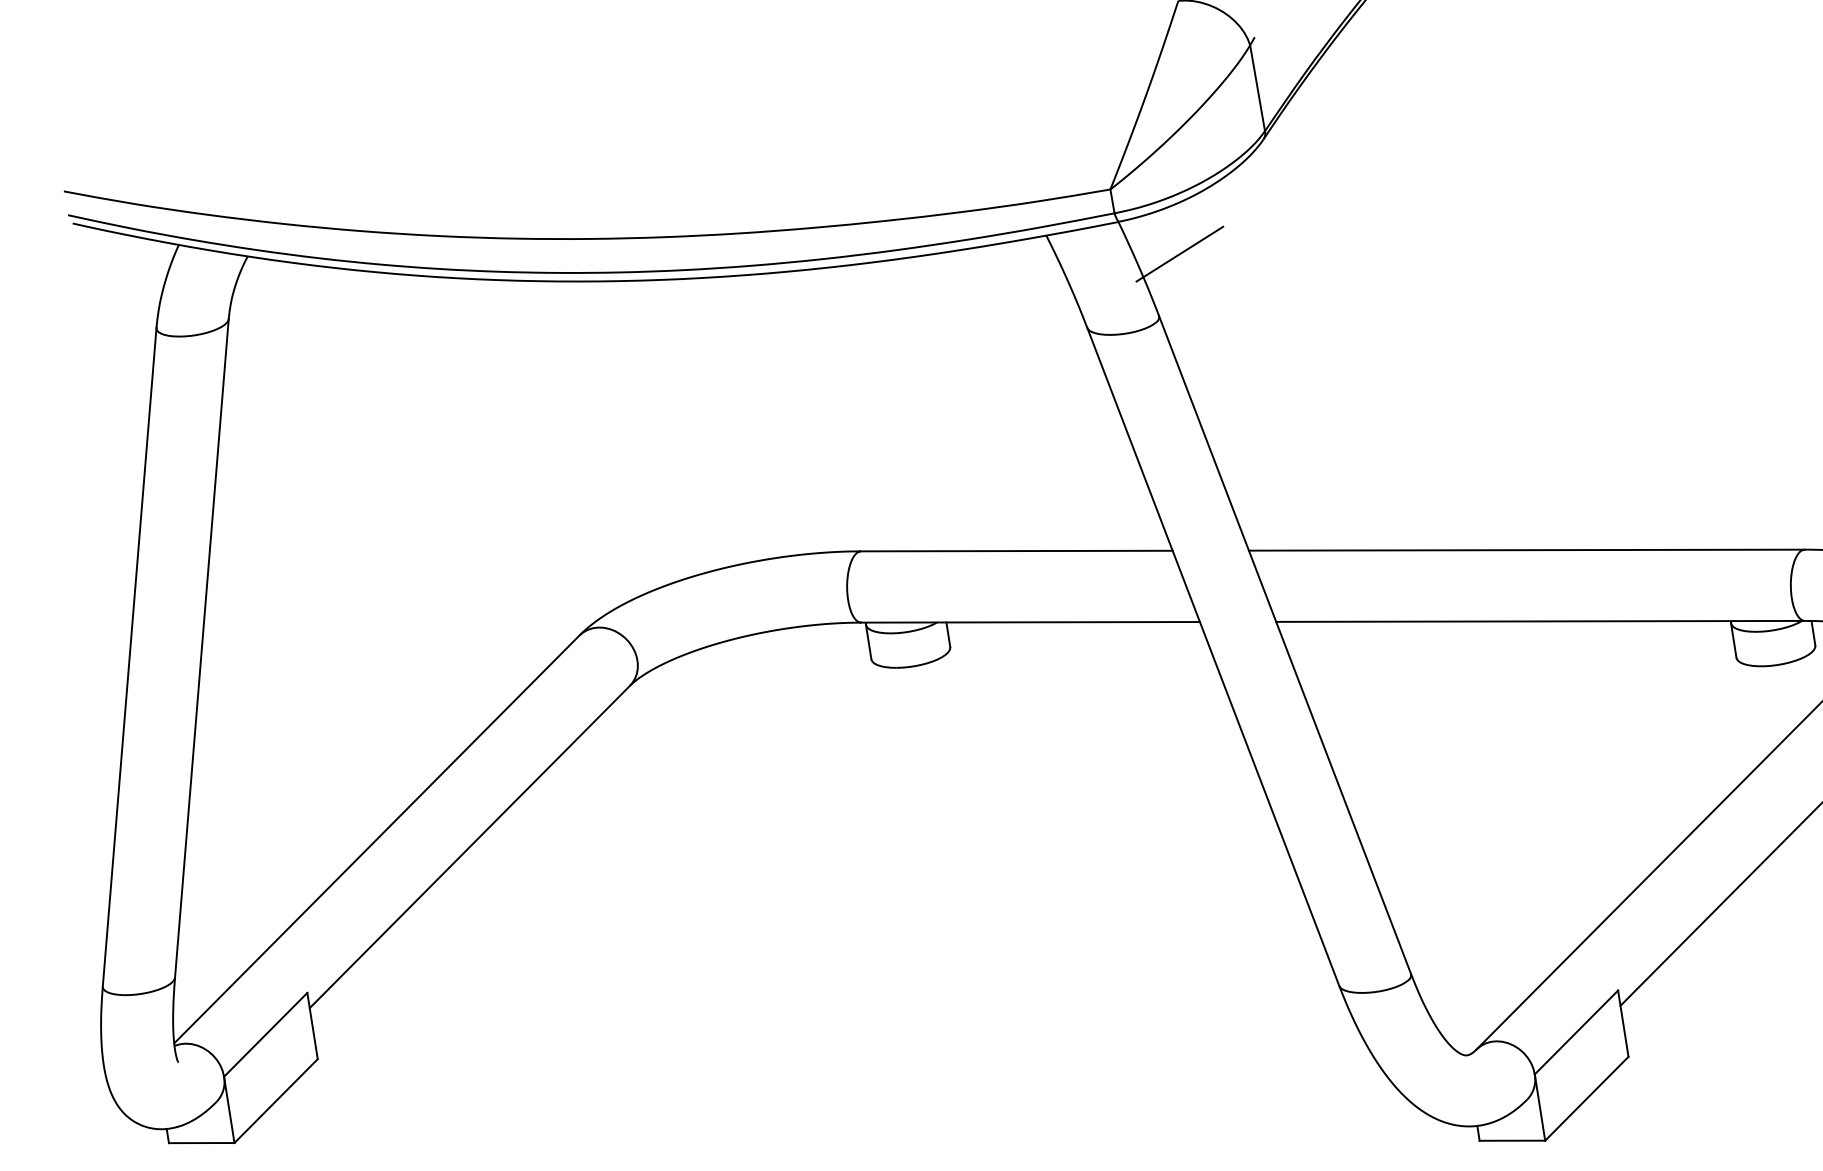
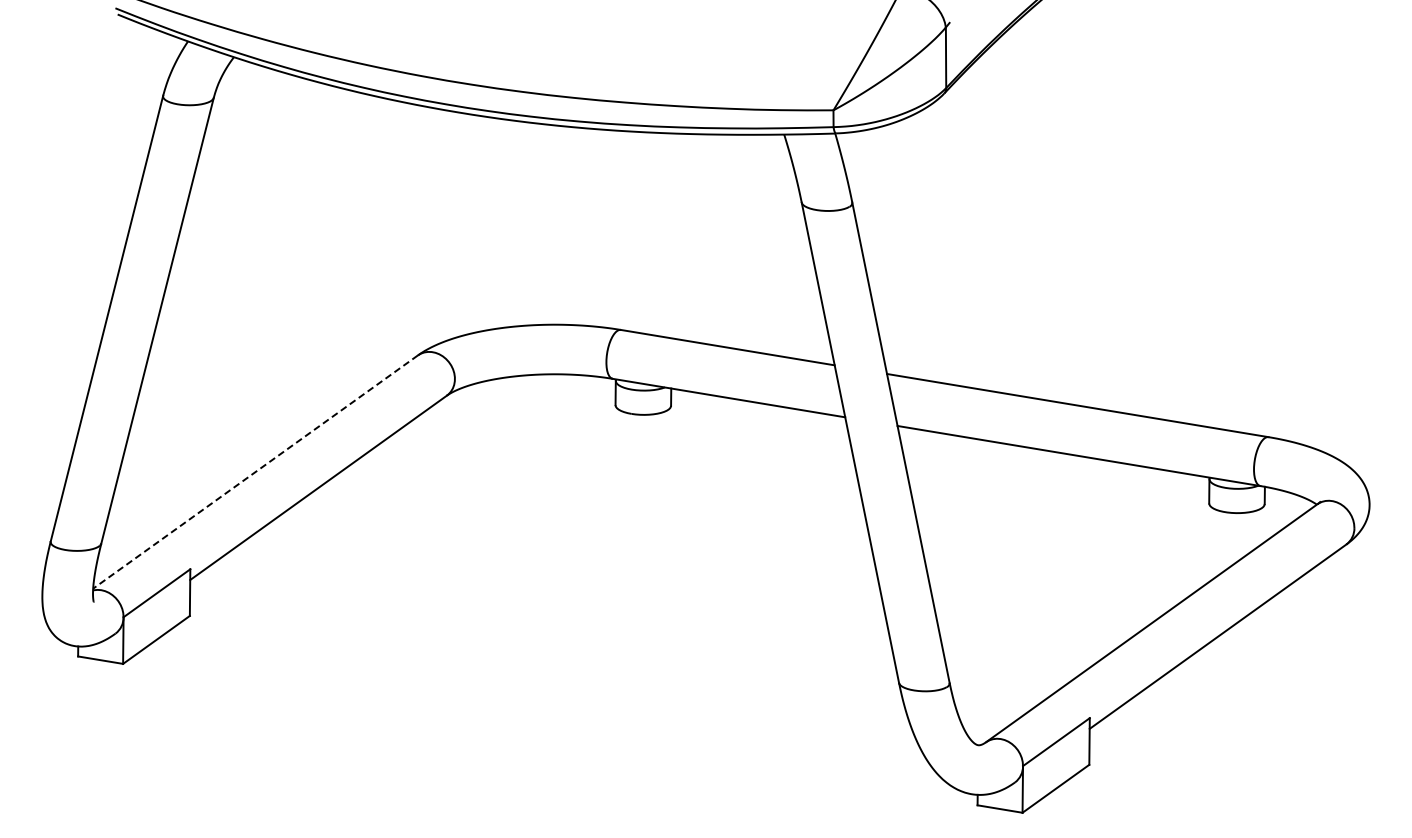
line: (1179, 253) -> (873, 162), removed
line: (376, 840) -> (255, 472), solid -> dashed

